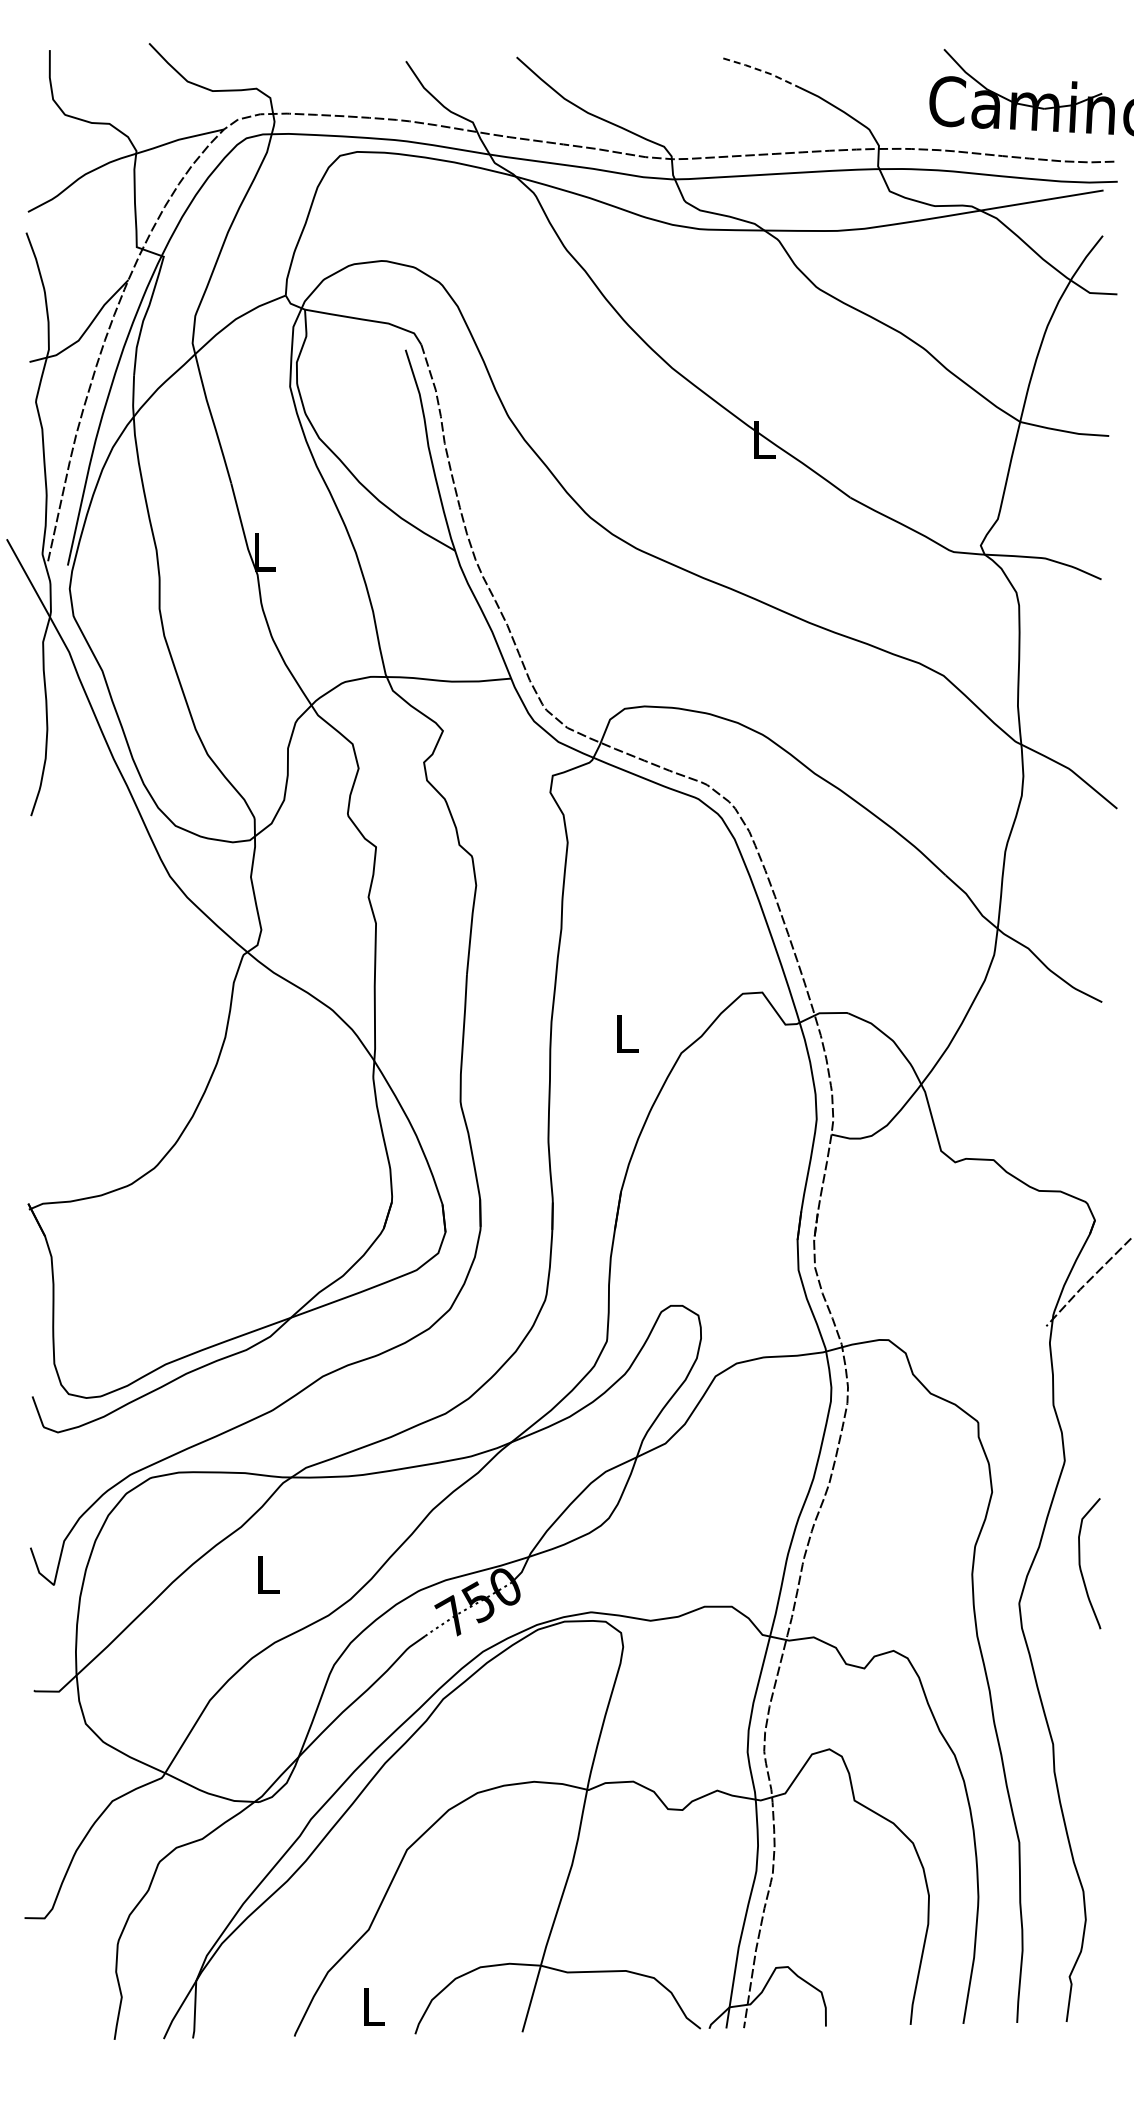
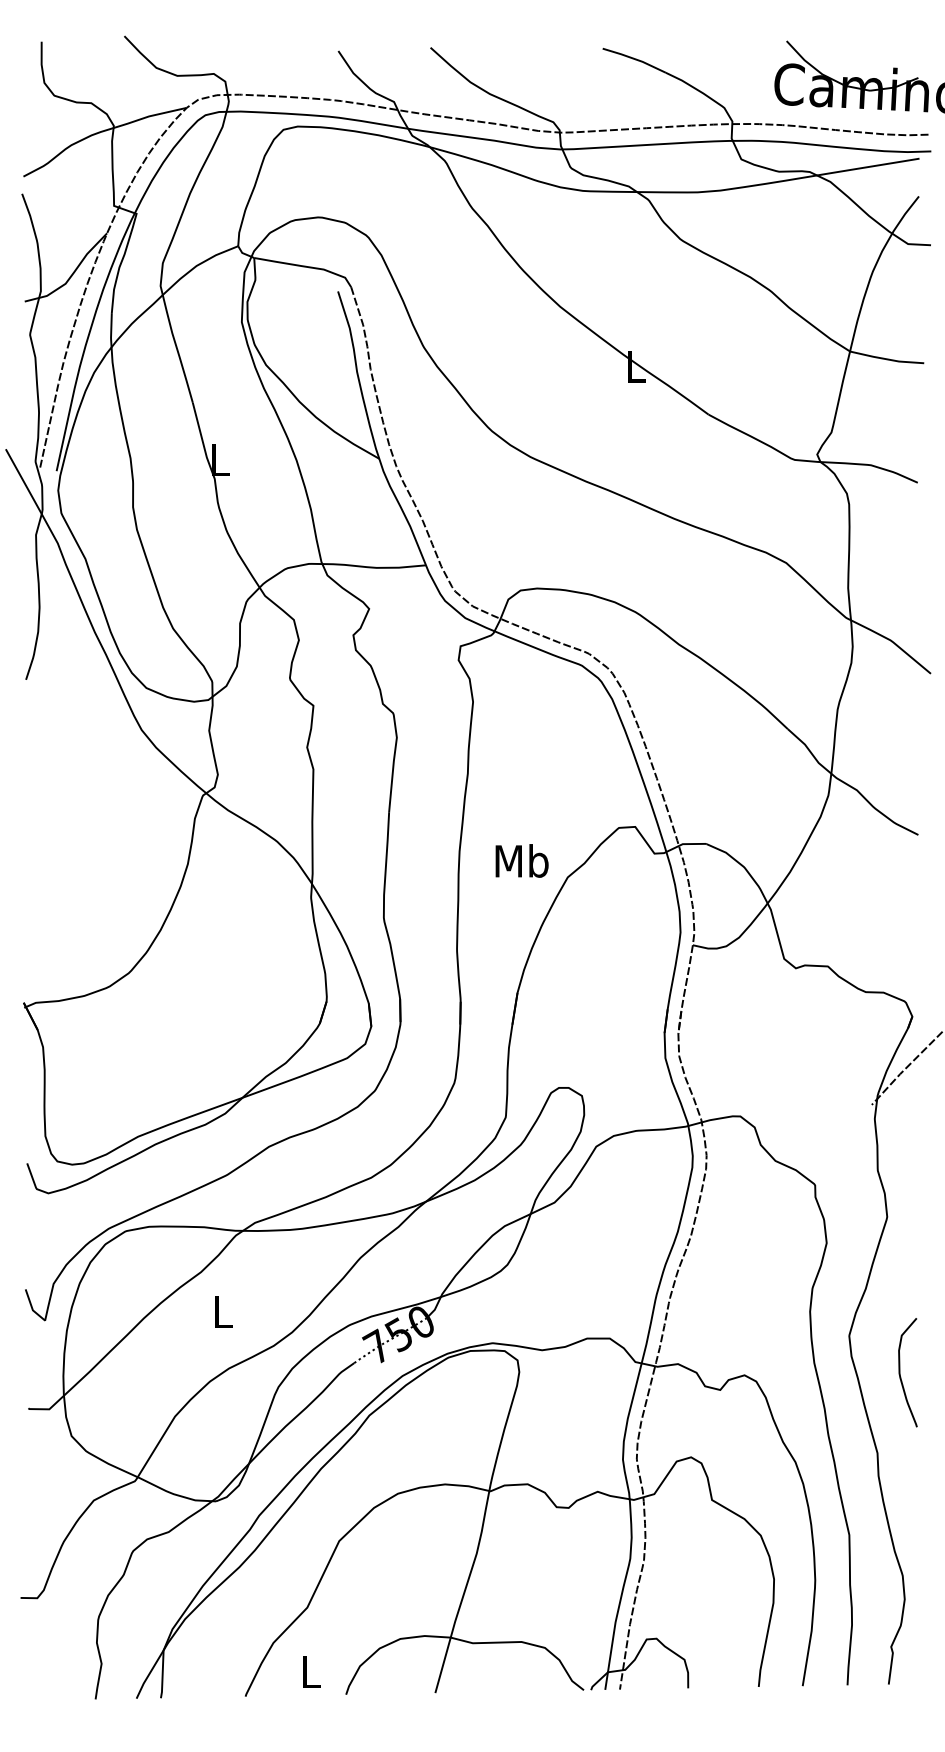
line: (762, 71) -> (635, 59), dashed -> solid
text: (626, 1033) -> (522, 861), L -> Mb
curve: (1080, 1563) -> (900, 1372), moved

